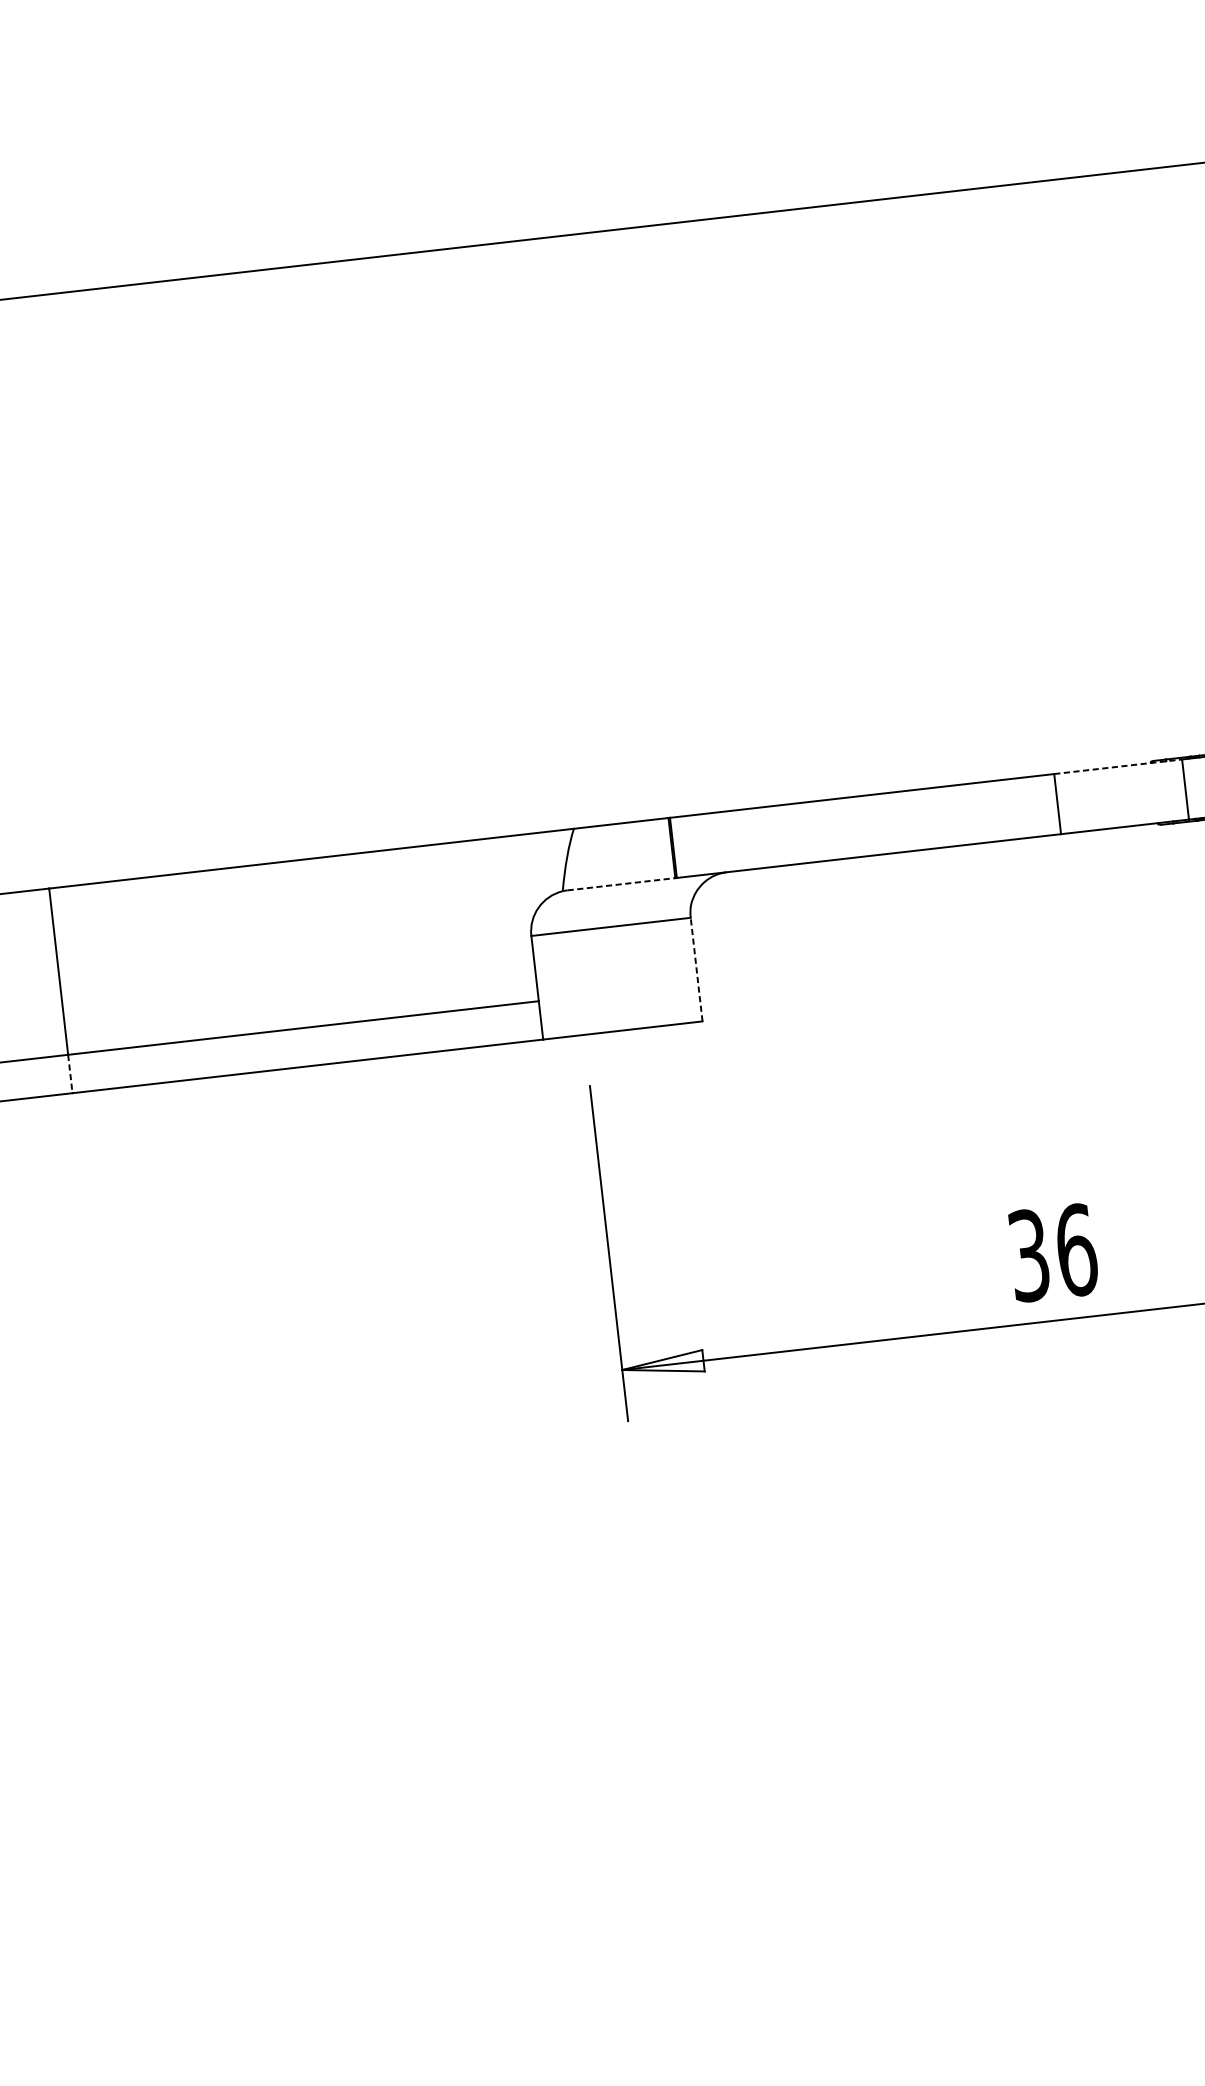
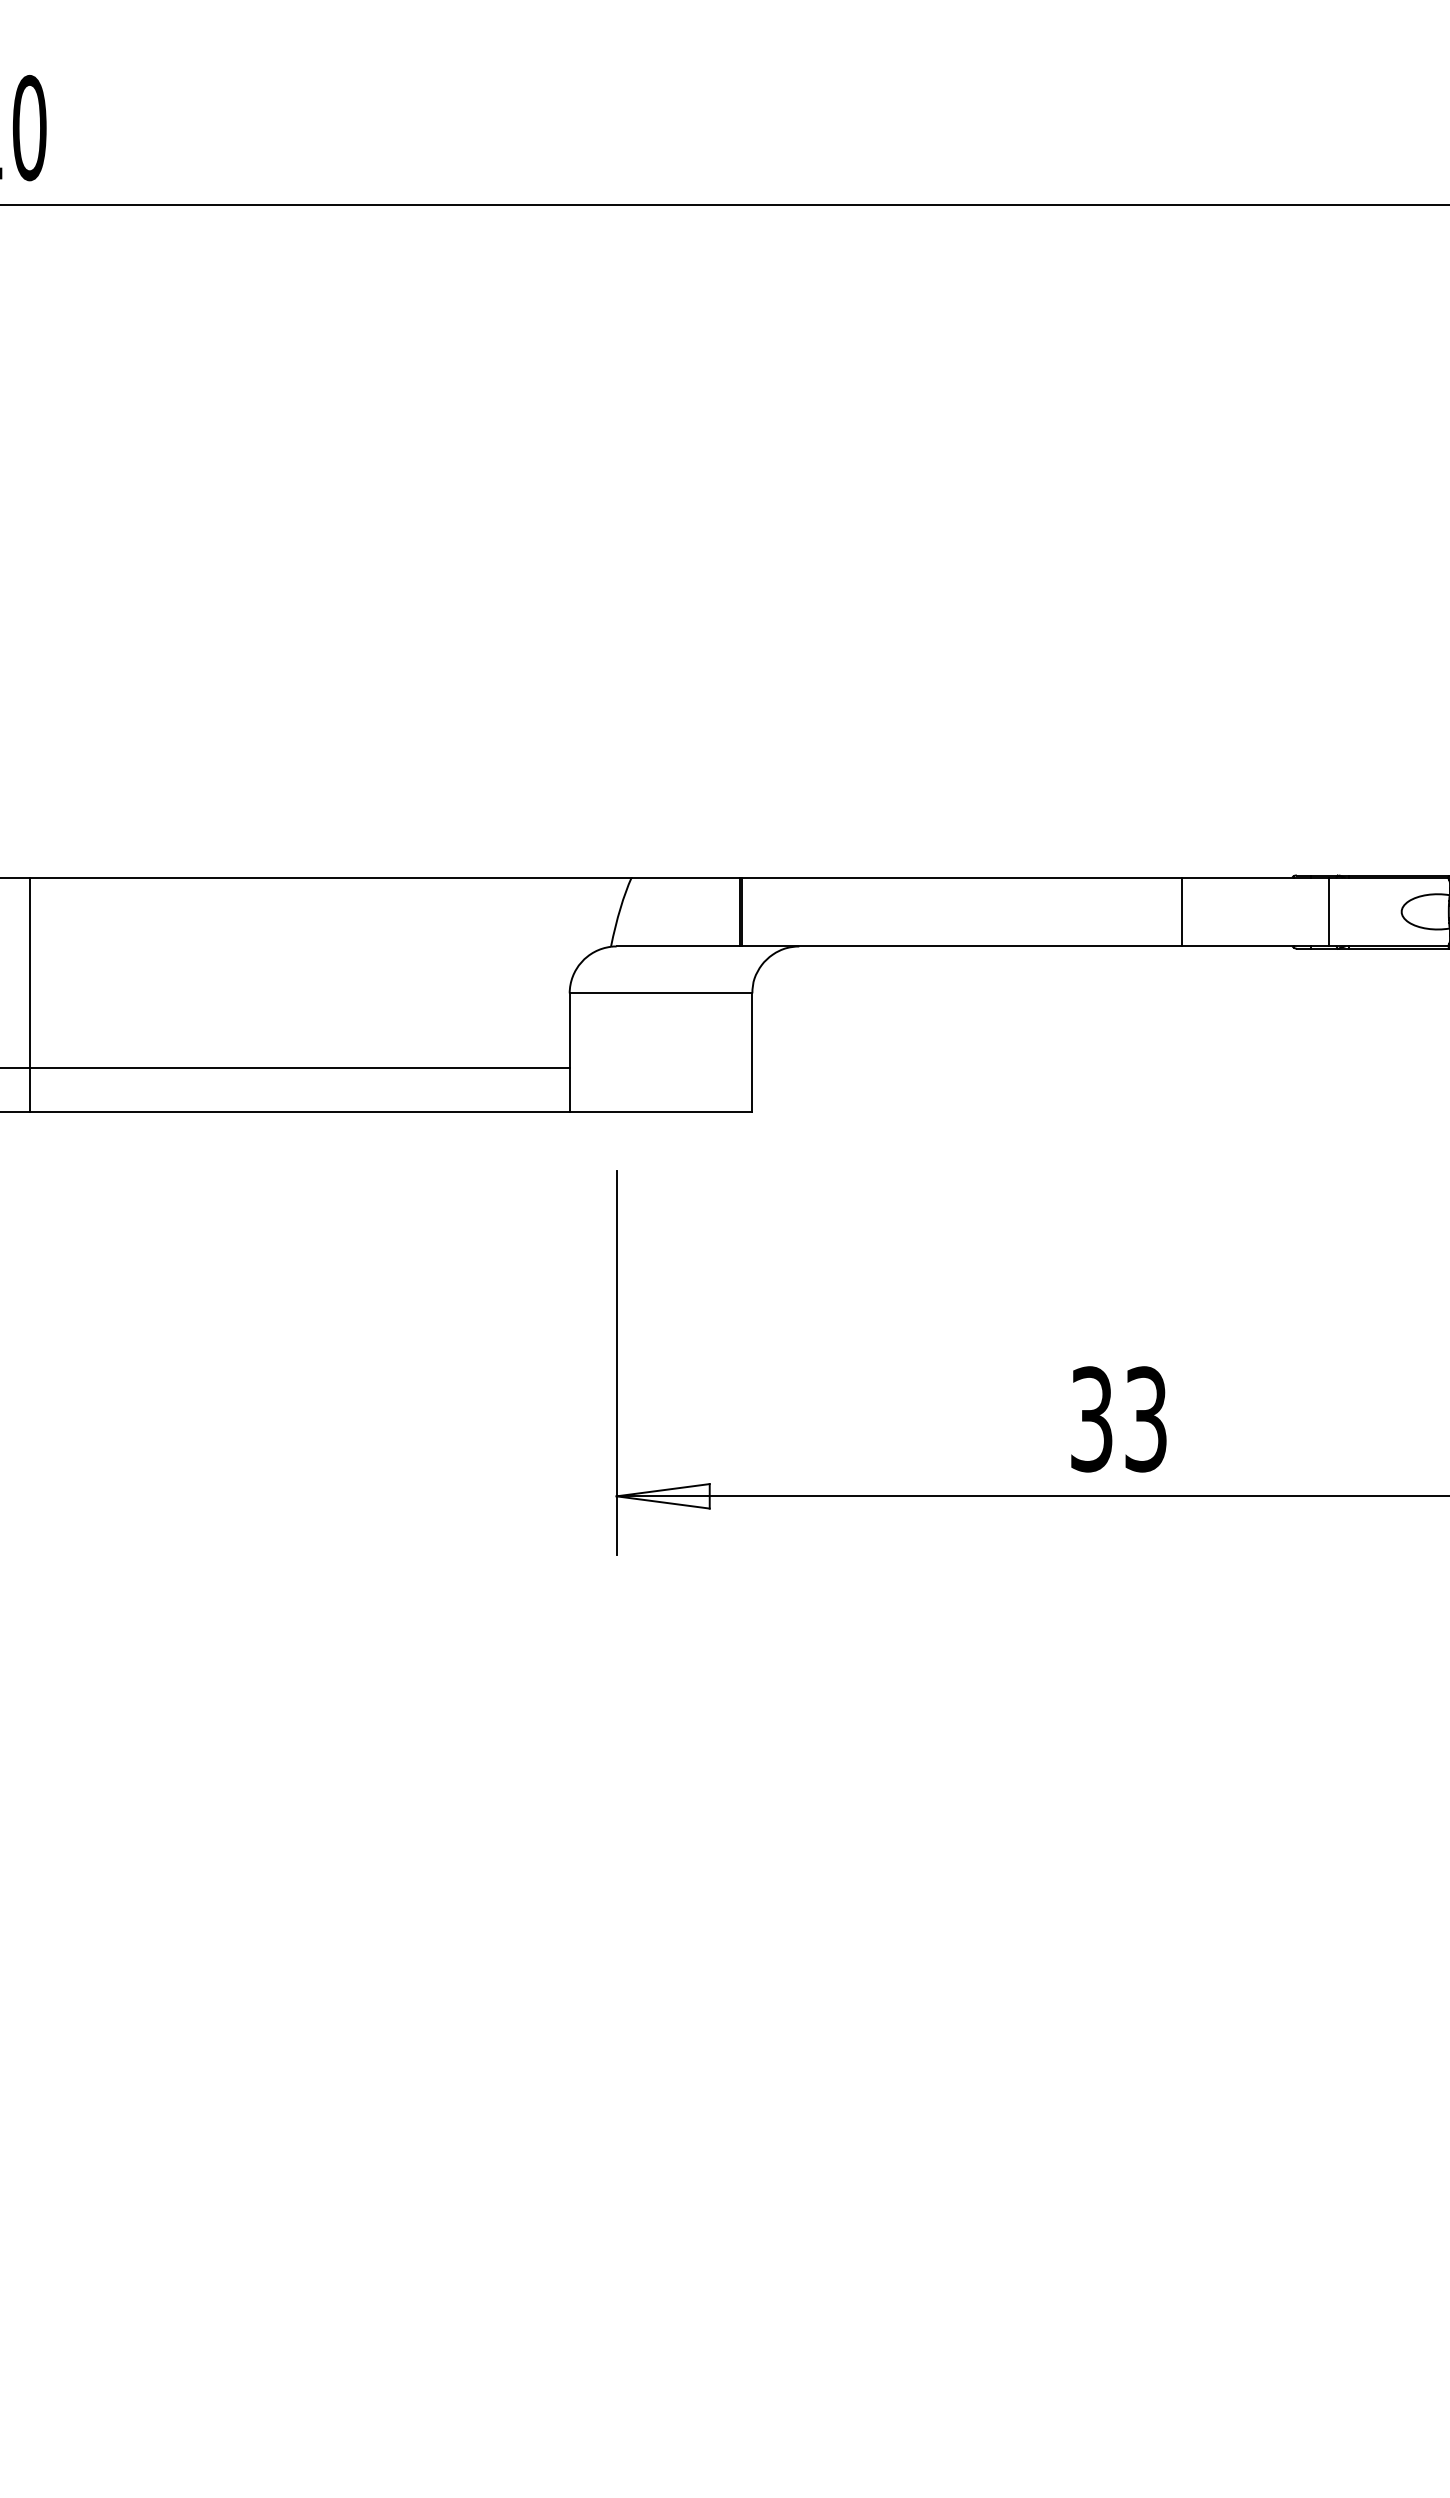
line: (1118, 766) -> (1256, 877), dashed -> solid
line: (621, 884) -> (678, 946), dashed -> solid
line: (696, 969) -> (752, 1052), dashed -> solid
line: (70, 1074) -> (30, 1090), dashed -> solid
text: (1076, 1250) -> (1146, 1419), 36 -> 33

